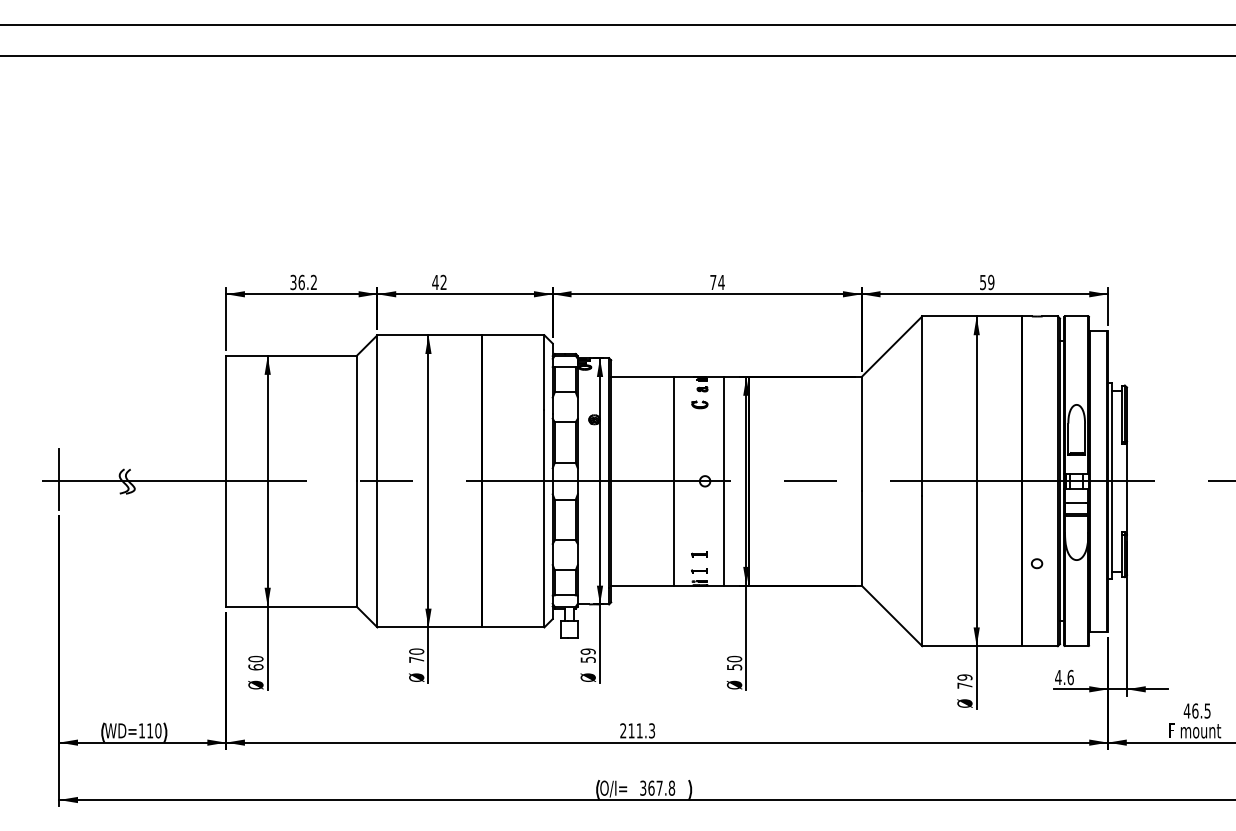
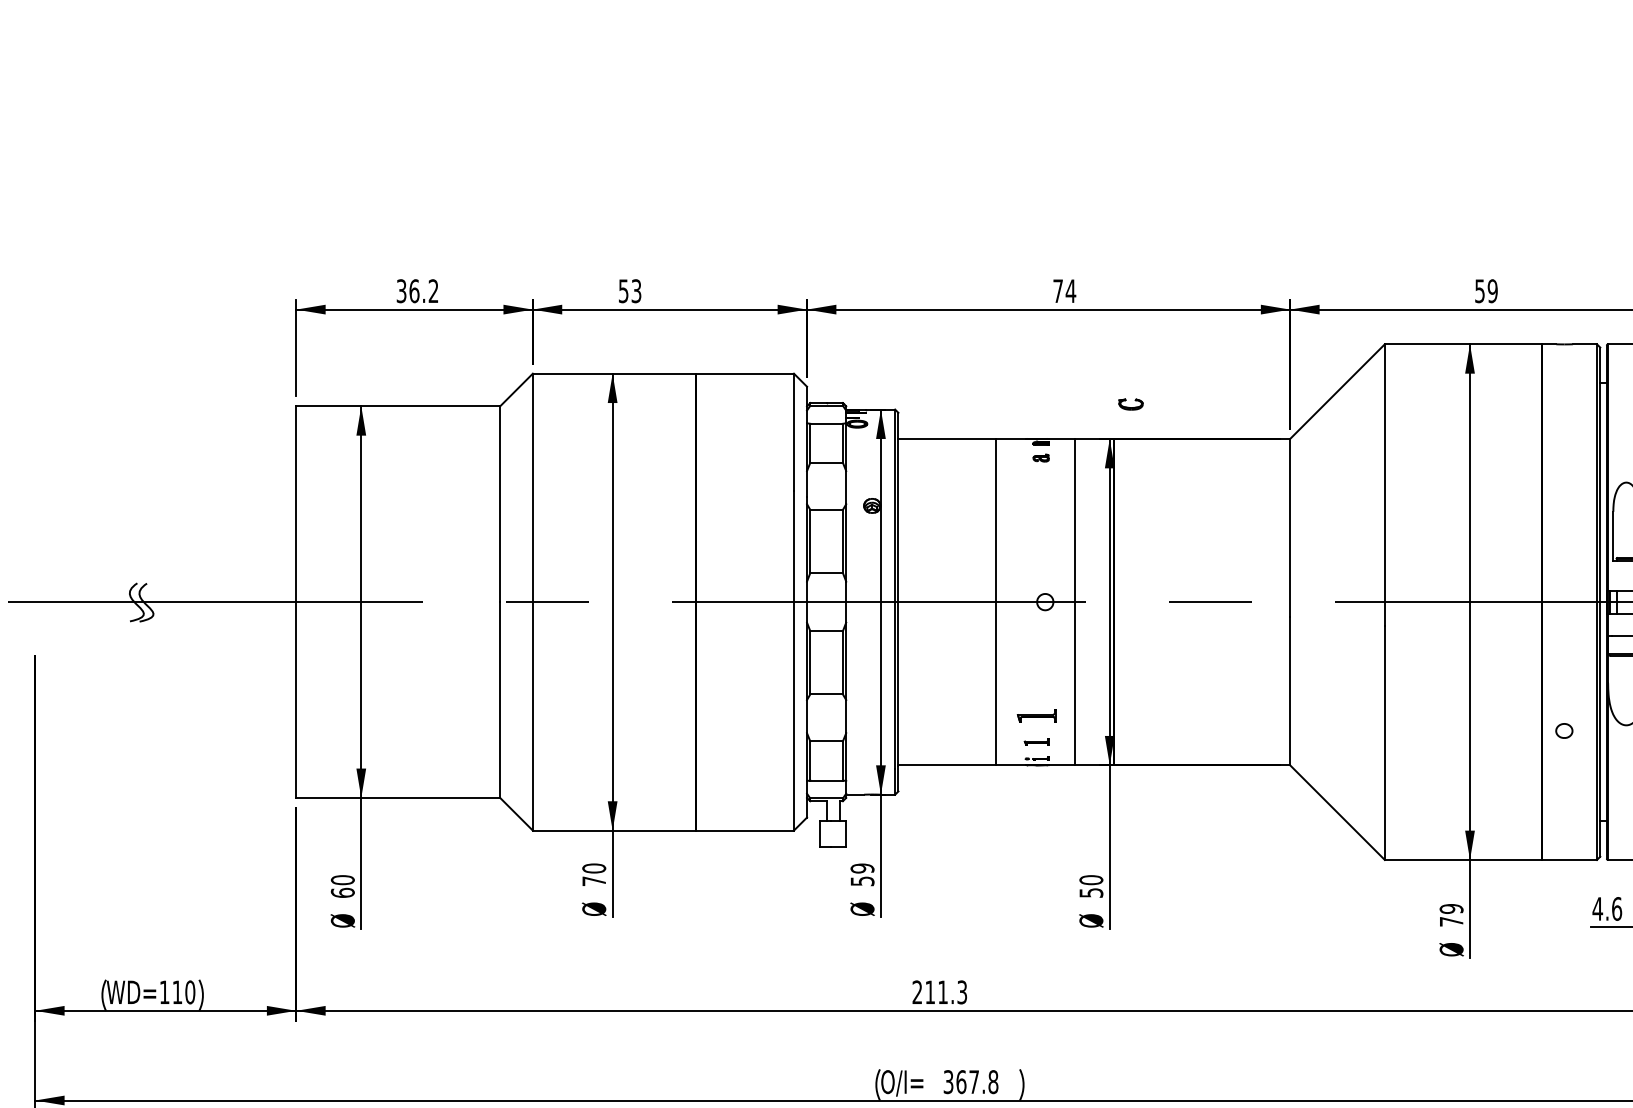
text: (439, 282) -> (629, 291), 42 -> 53
part: (699, 404) -> (1130, 403), moved
line: (59, 479) -> (35, 599), removed
part: (699, 554) -> (1036, 716), size x1.6

